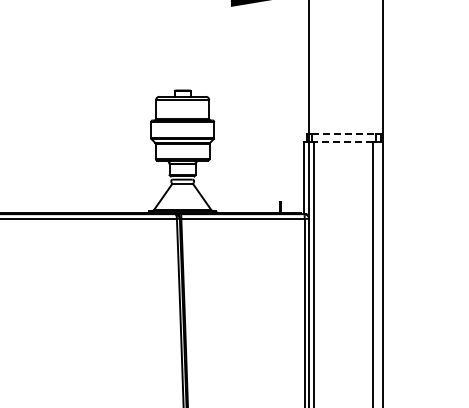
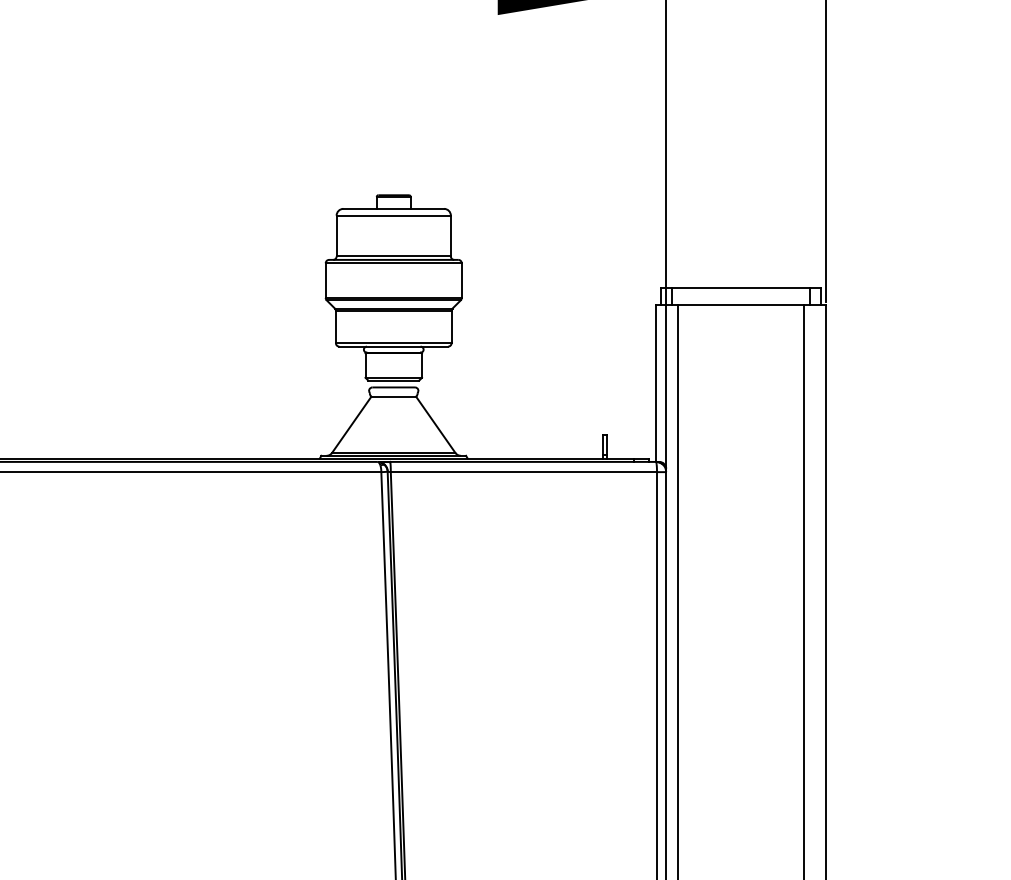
line: (344, 133) -> (742, 287), dashed -> solid
line: (343, 141) -> (740, 305), dashed -> solid

